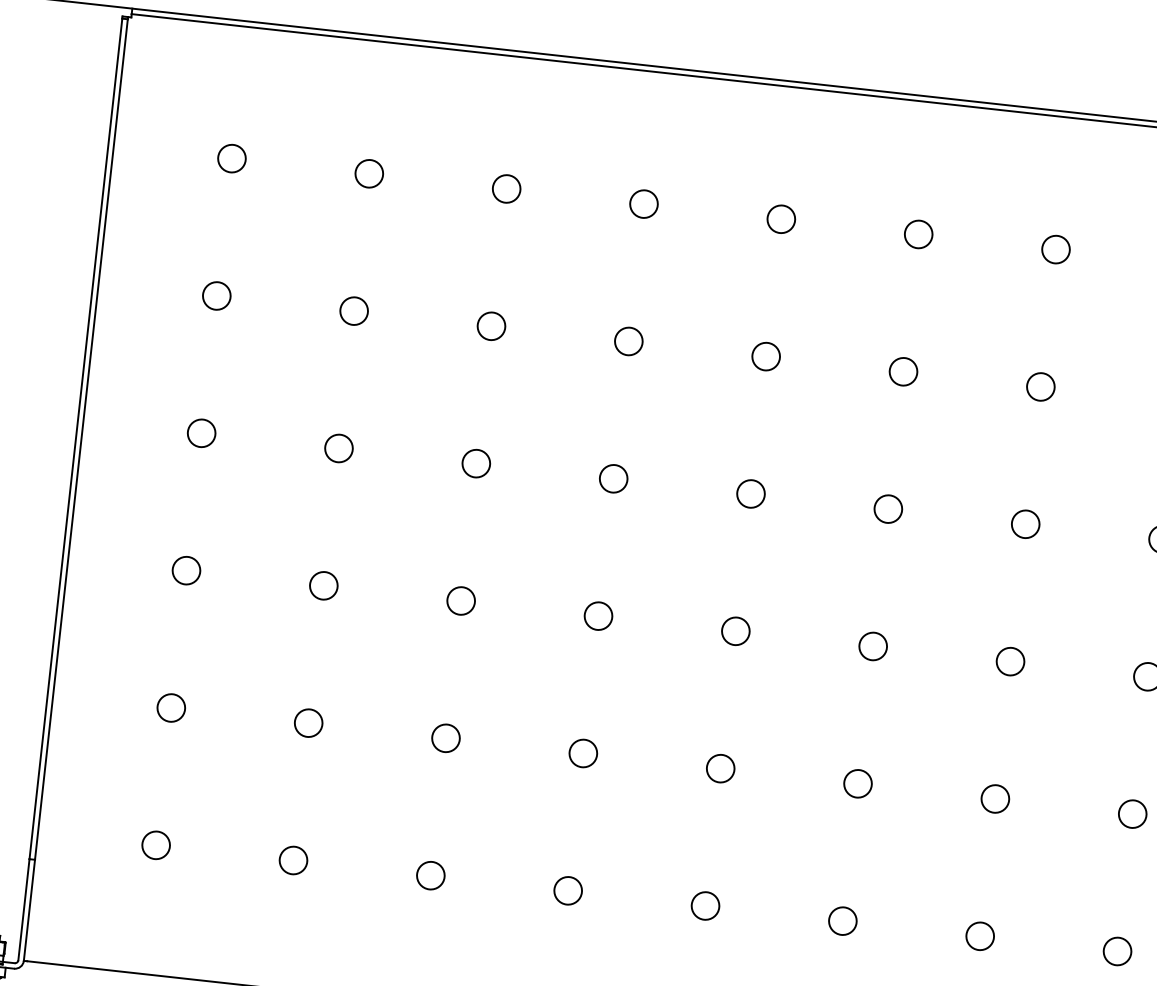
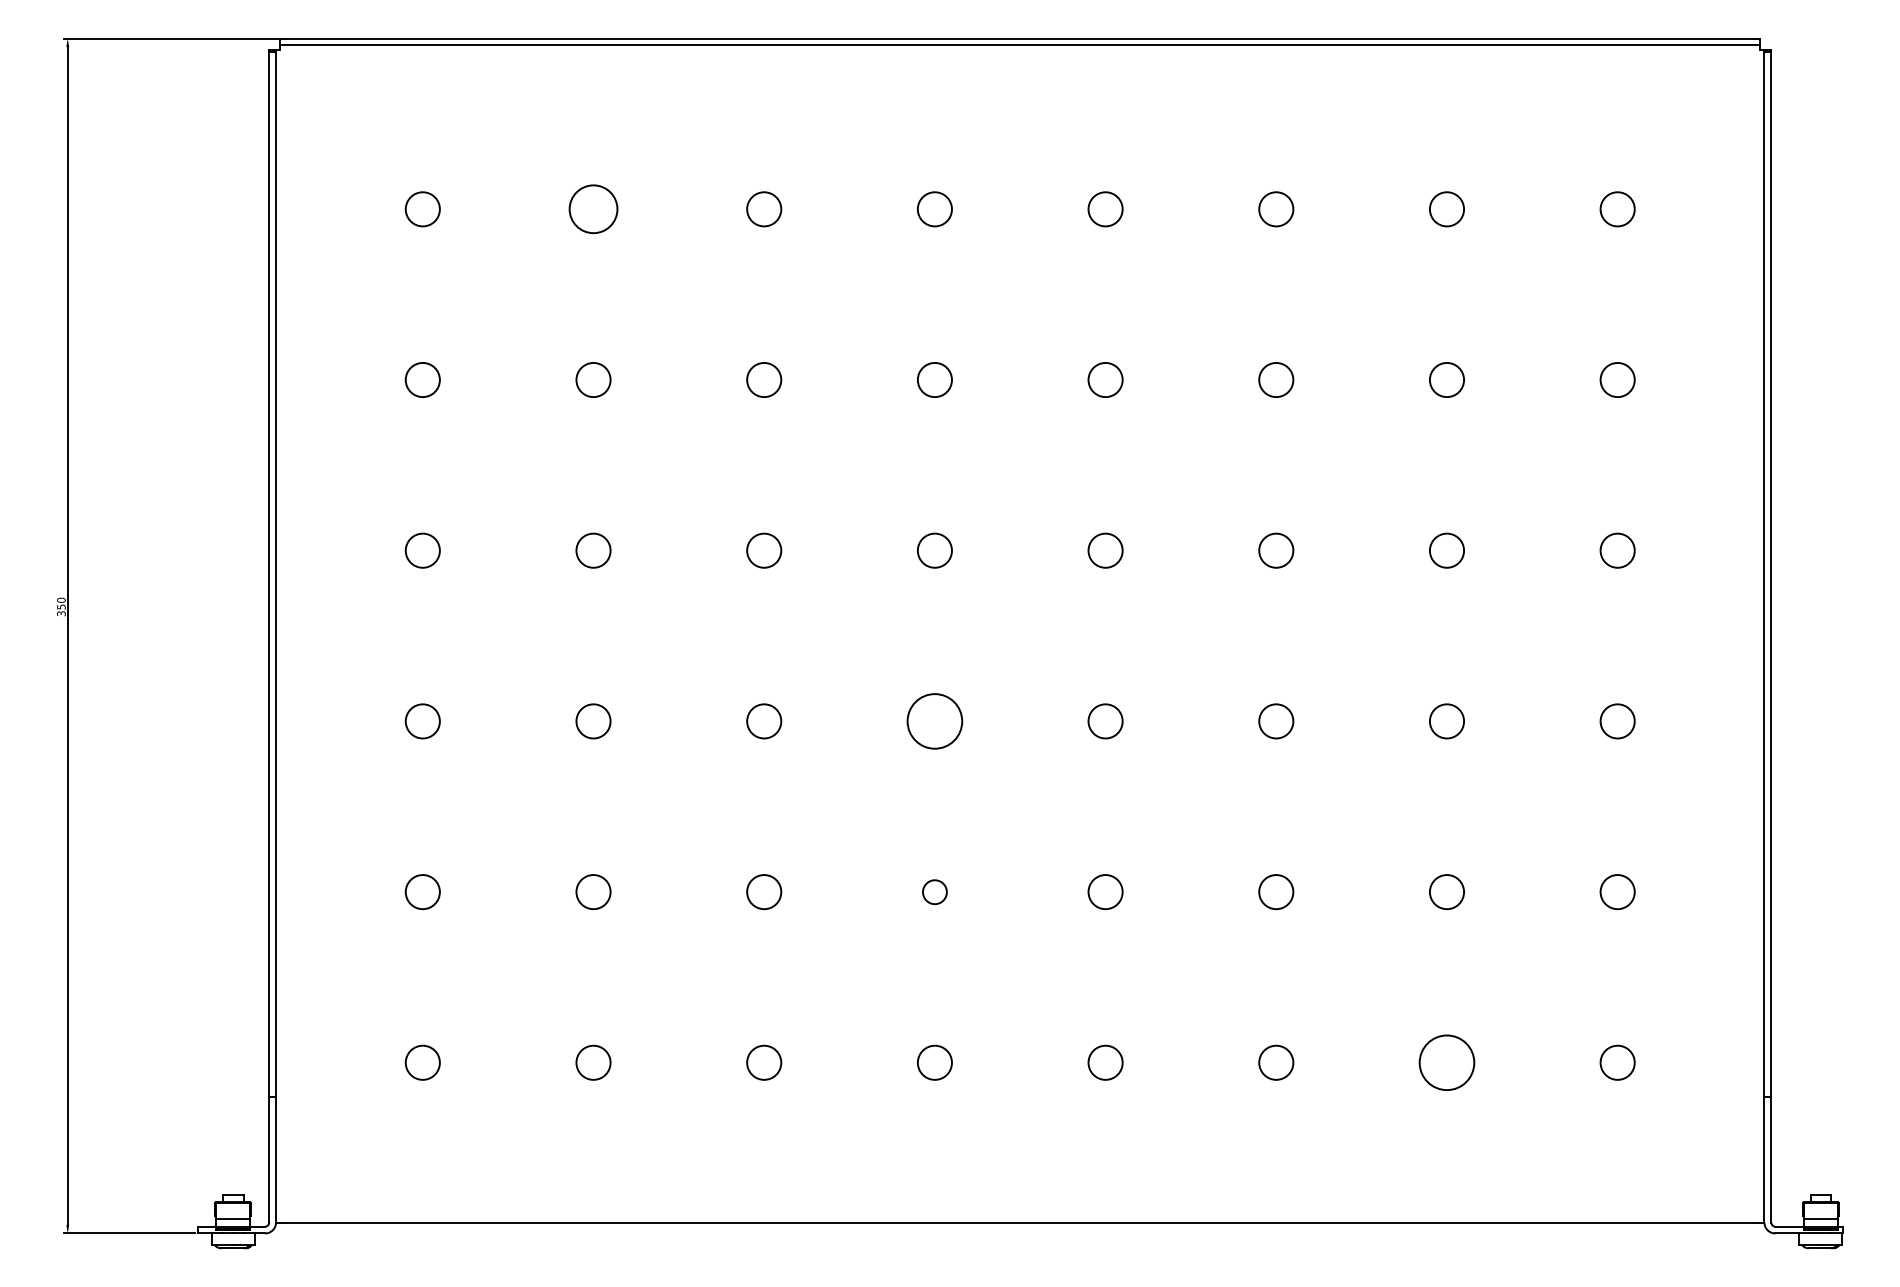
circle: (369, 173) -> (593, 209), size x1.4
circle: (598, 616) -> (934, 721), size x1.6
circle: (582, 753) -> (934, 892), size x0.7
circle: (979, 936) -> (1446, 1062), size x1.6

